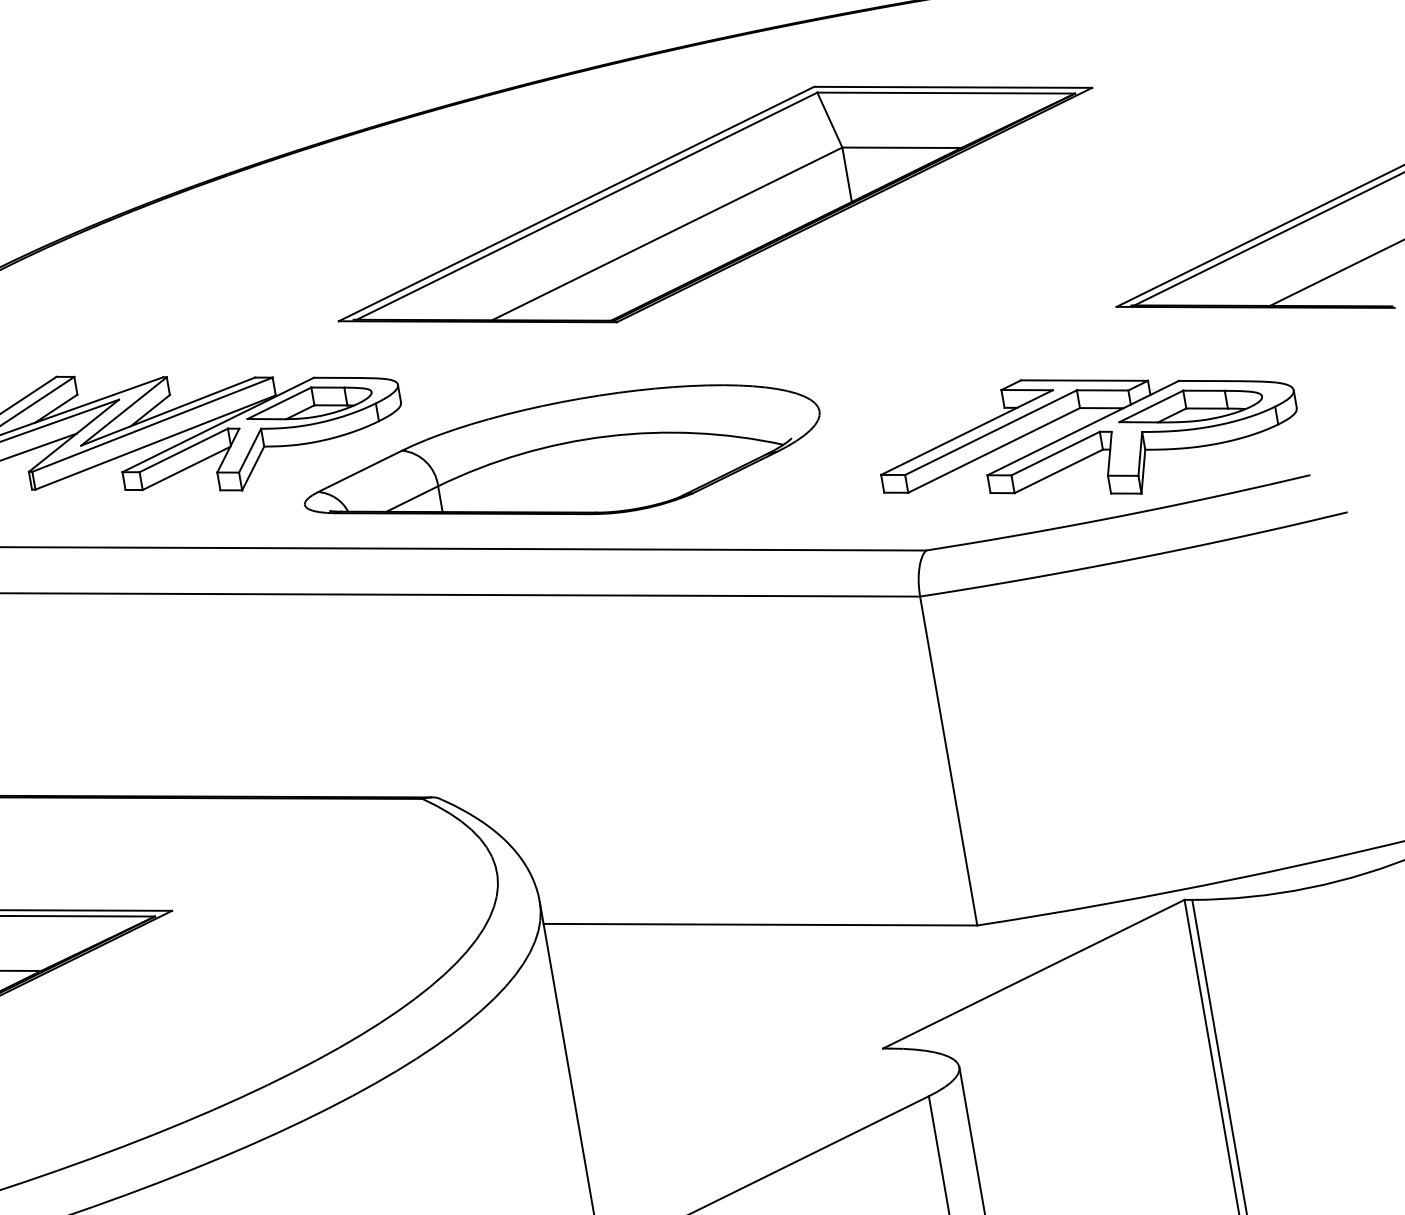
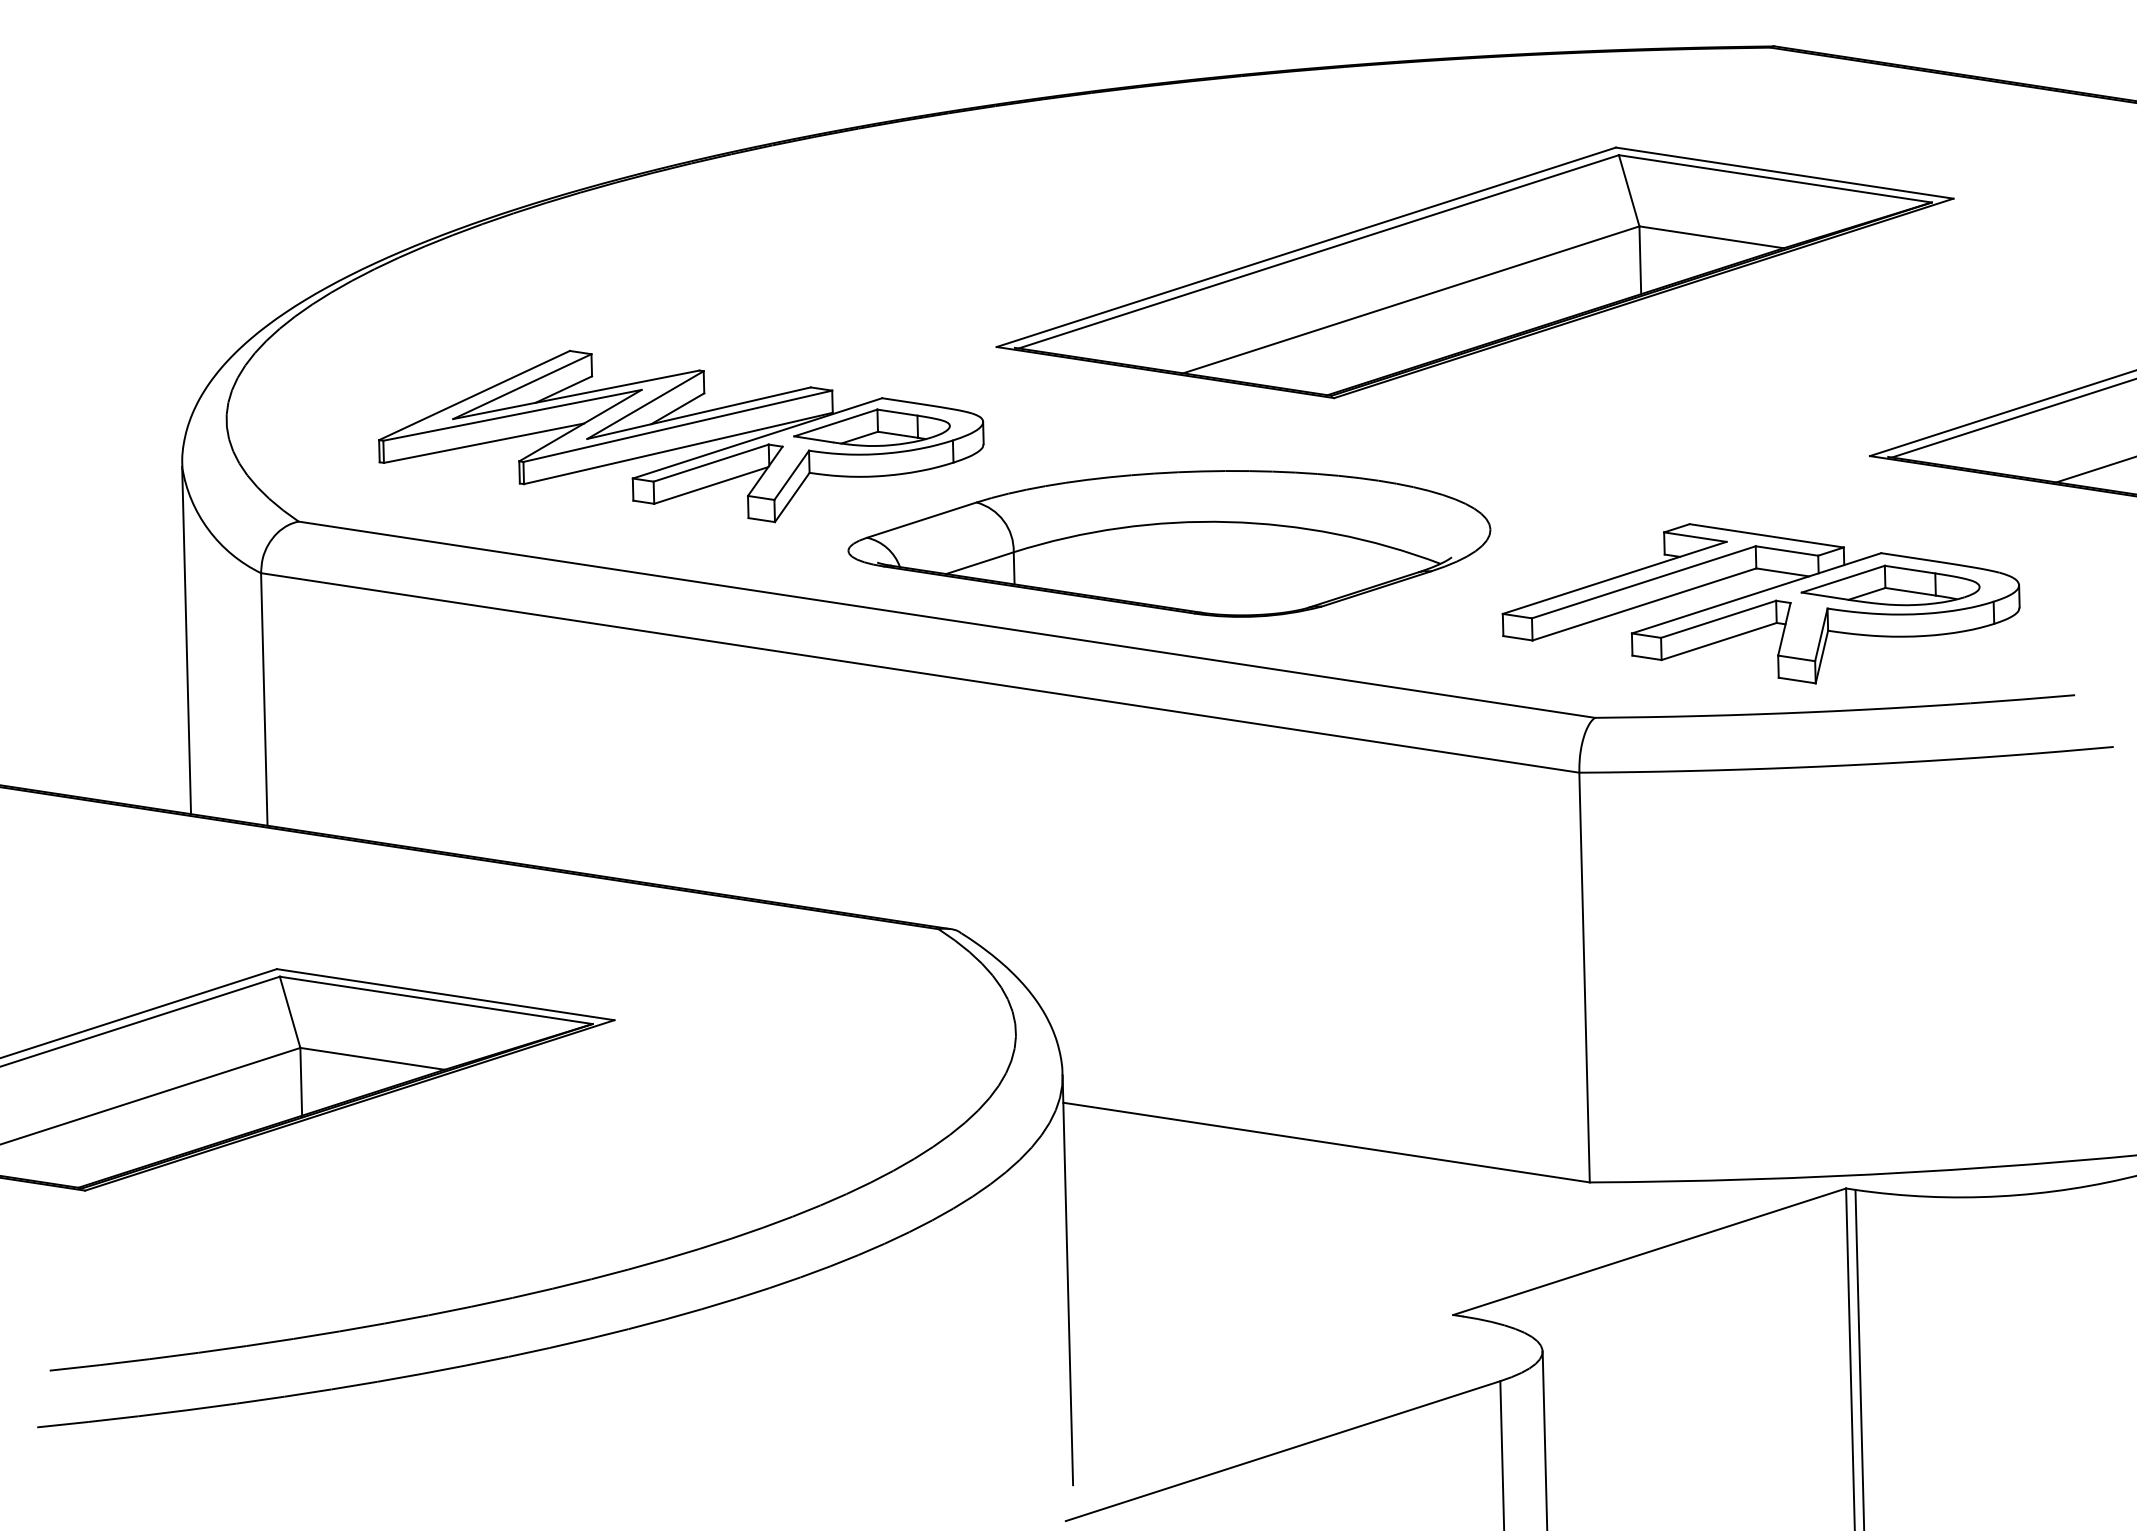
part: (714, 204) -> (1474, 272), moved
part: (1087, 435) -> (1760, 603), moved

